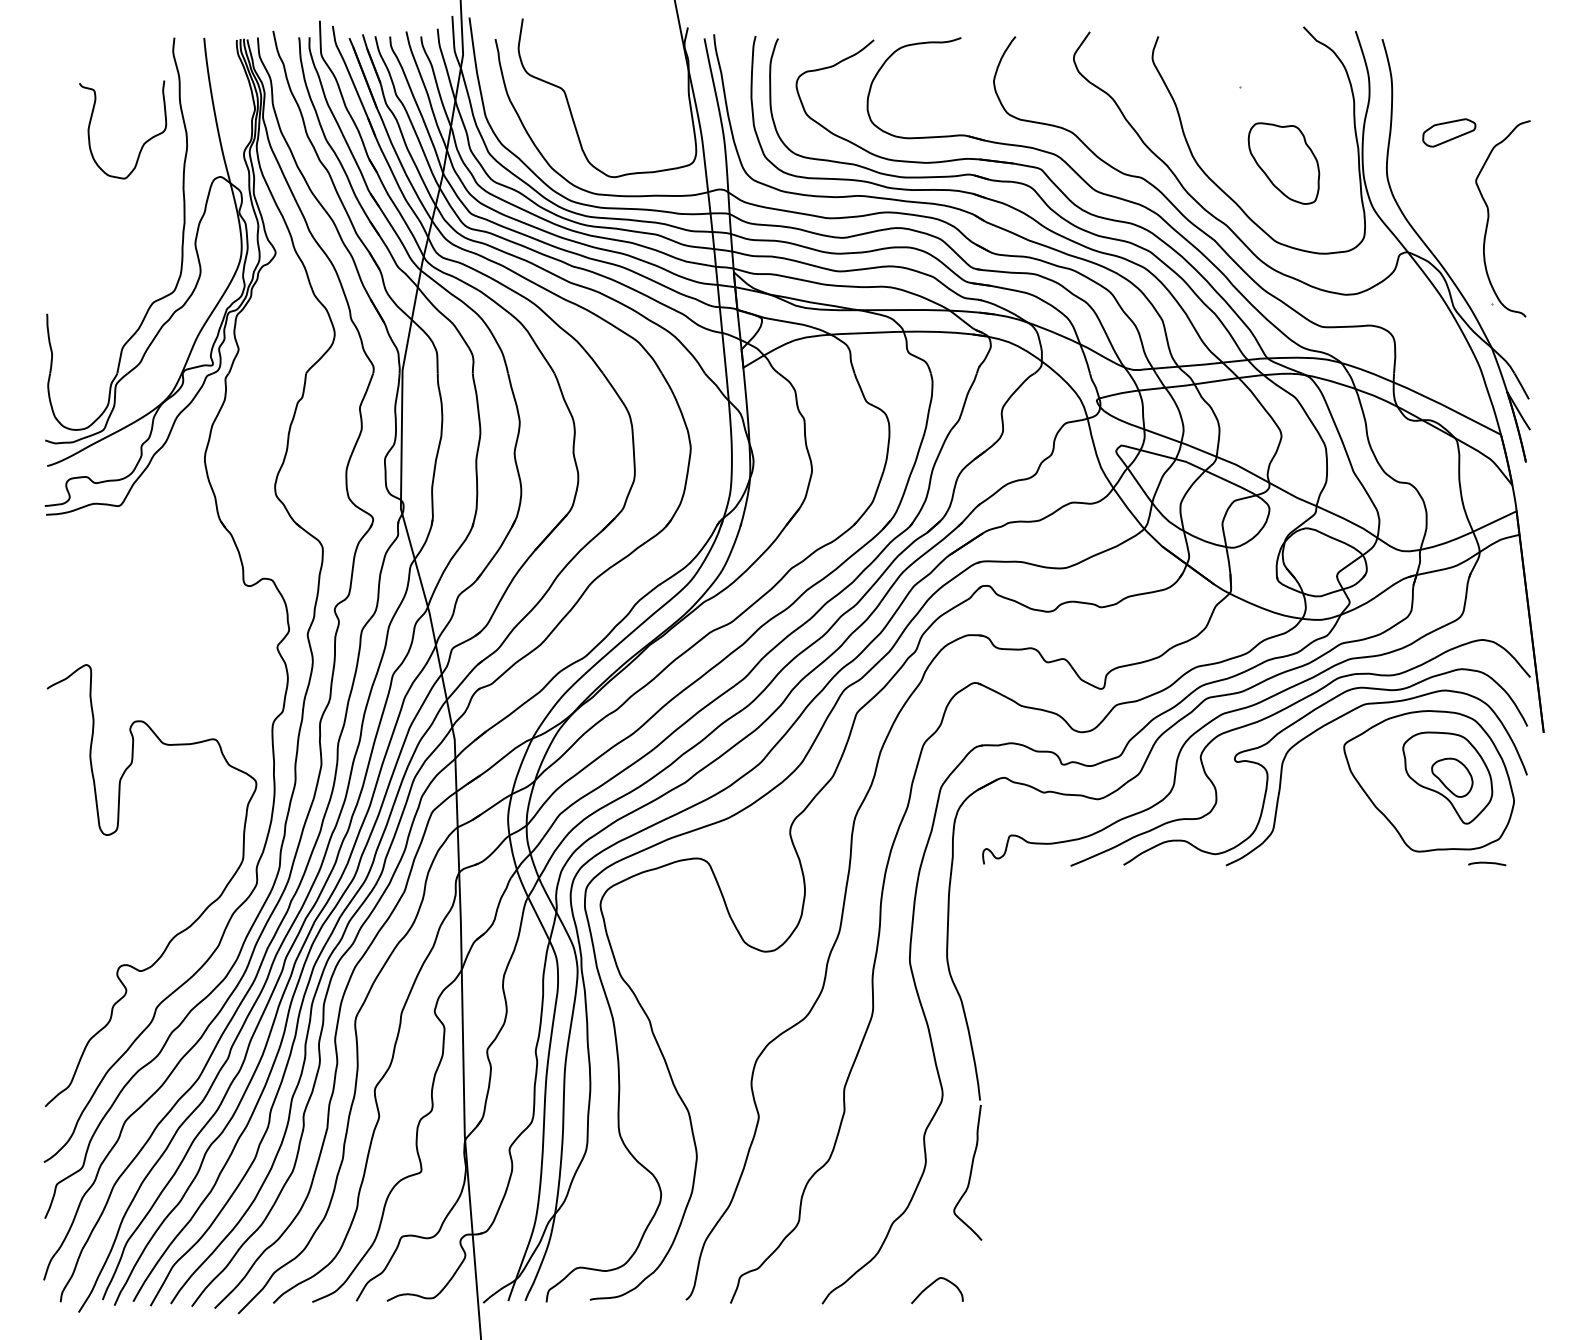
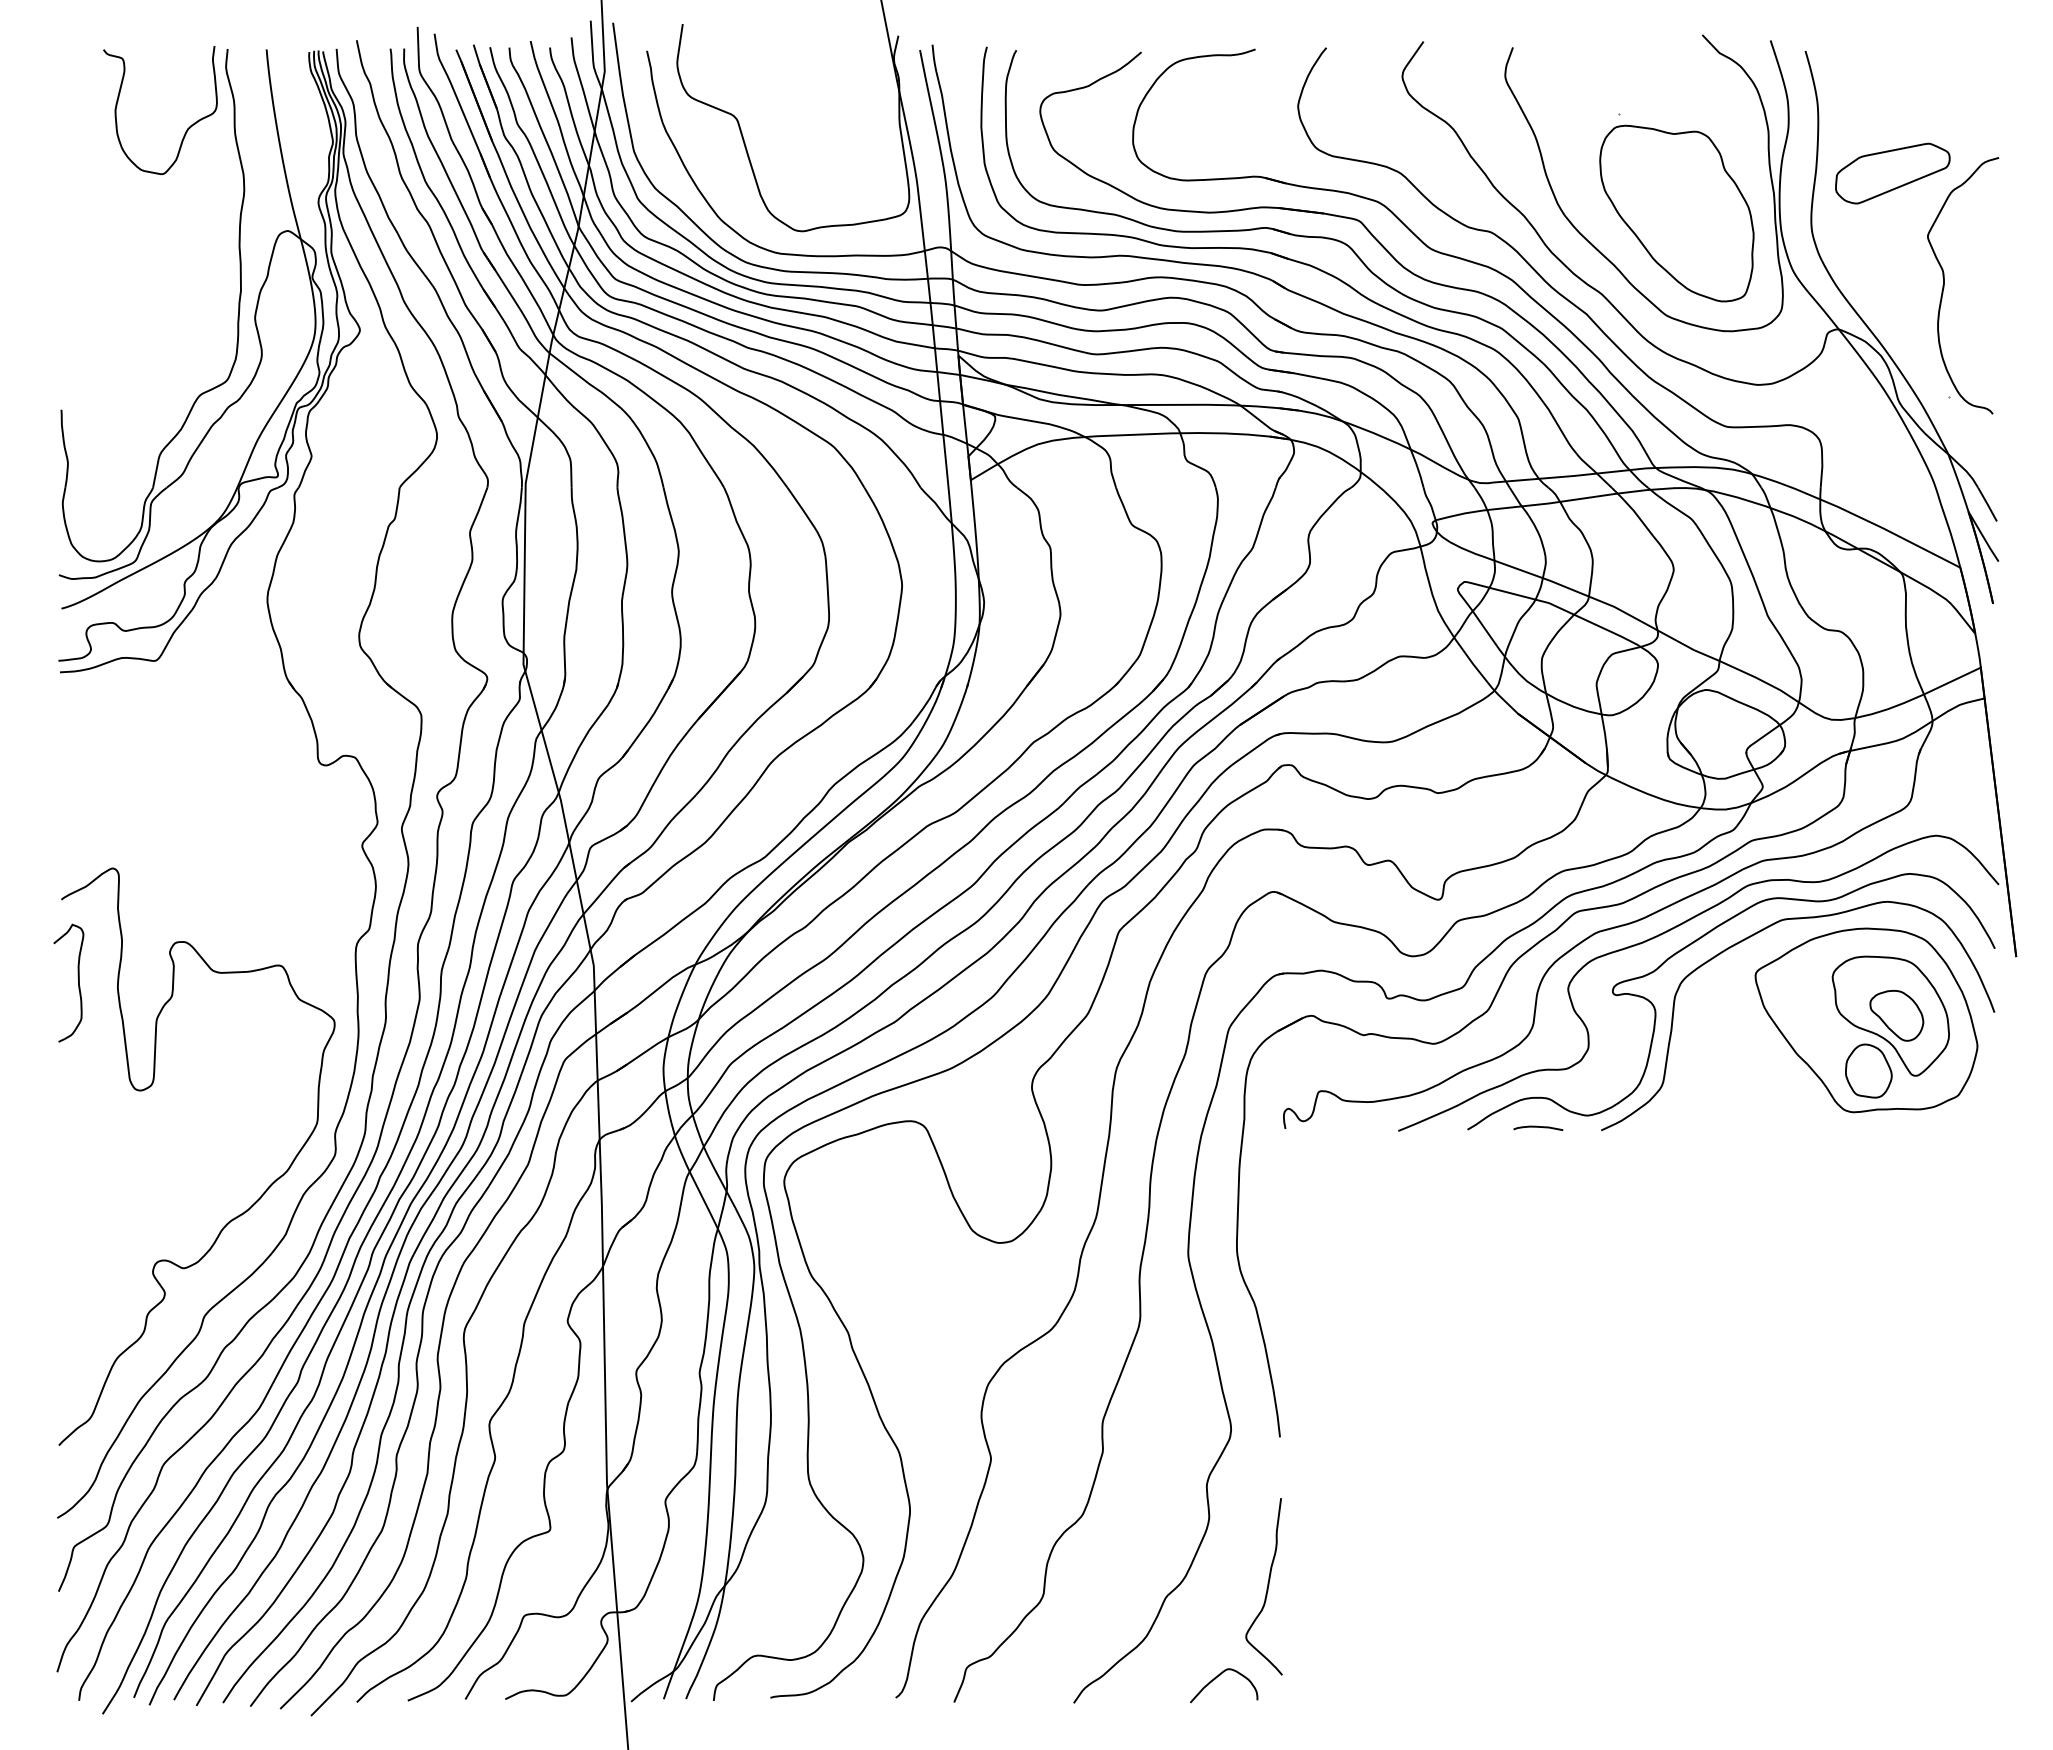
part: (1449, 132) -> (1892, 173), size x1.67
curve: (142, 144) -> (186, 129), moved
part: (1283, 163) -> (1676, 213), size x1.67
curve: (60, 752) -> (78, 982), added
part: (1430, 819) -> (1868, 1070), added
curve: (1487, 863) -> (1538, 1127), moved
curve: (969, 1174) -> (1266, 1588), moved

